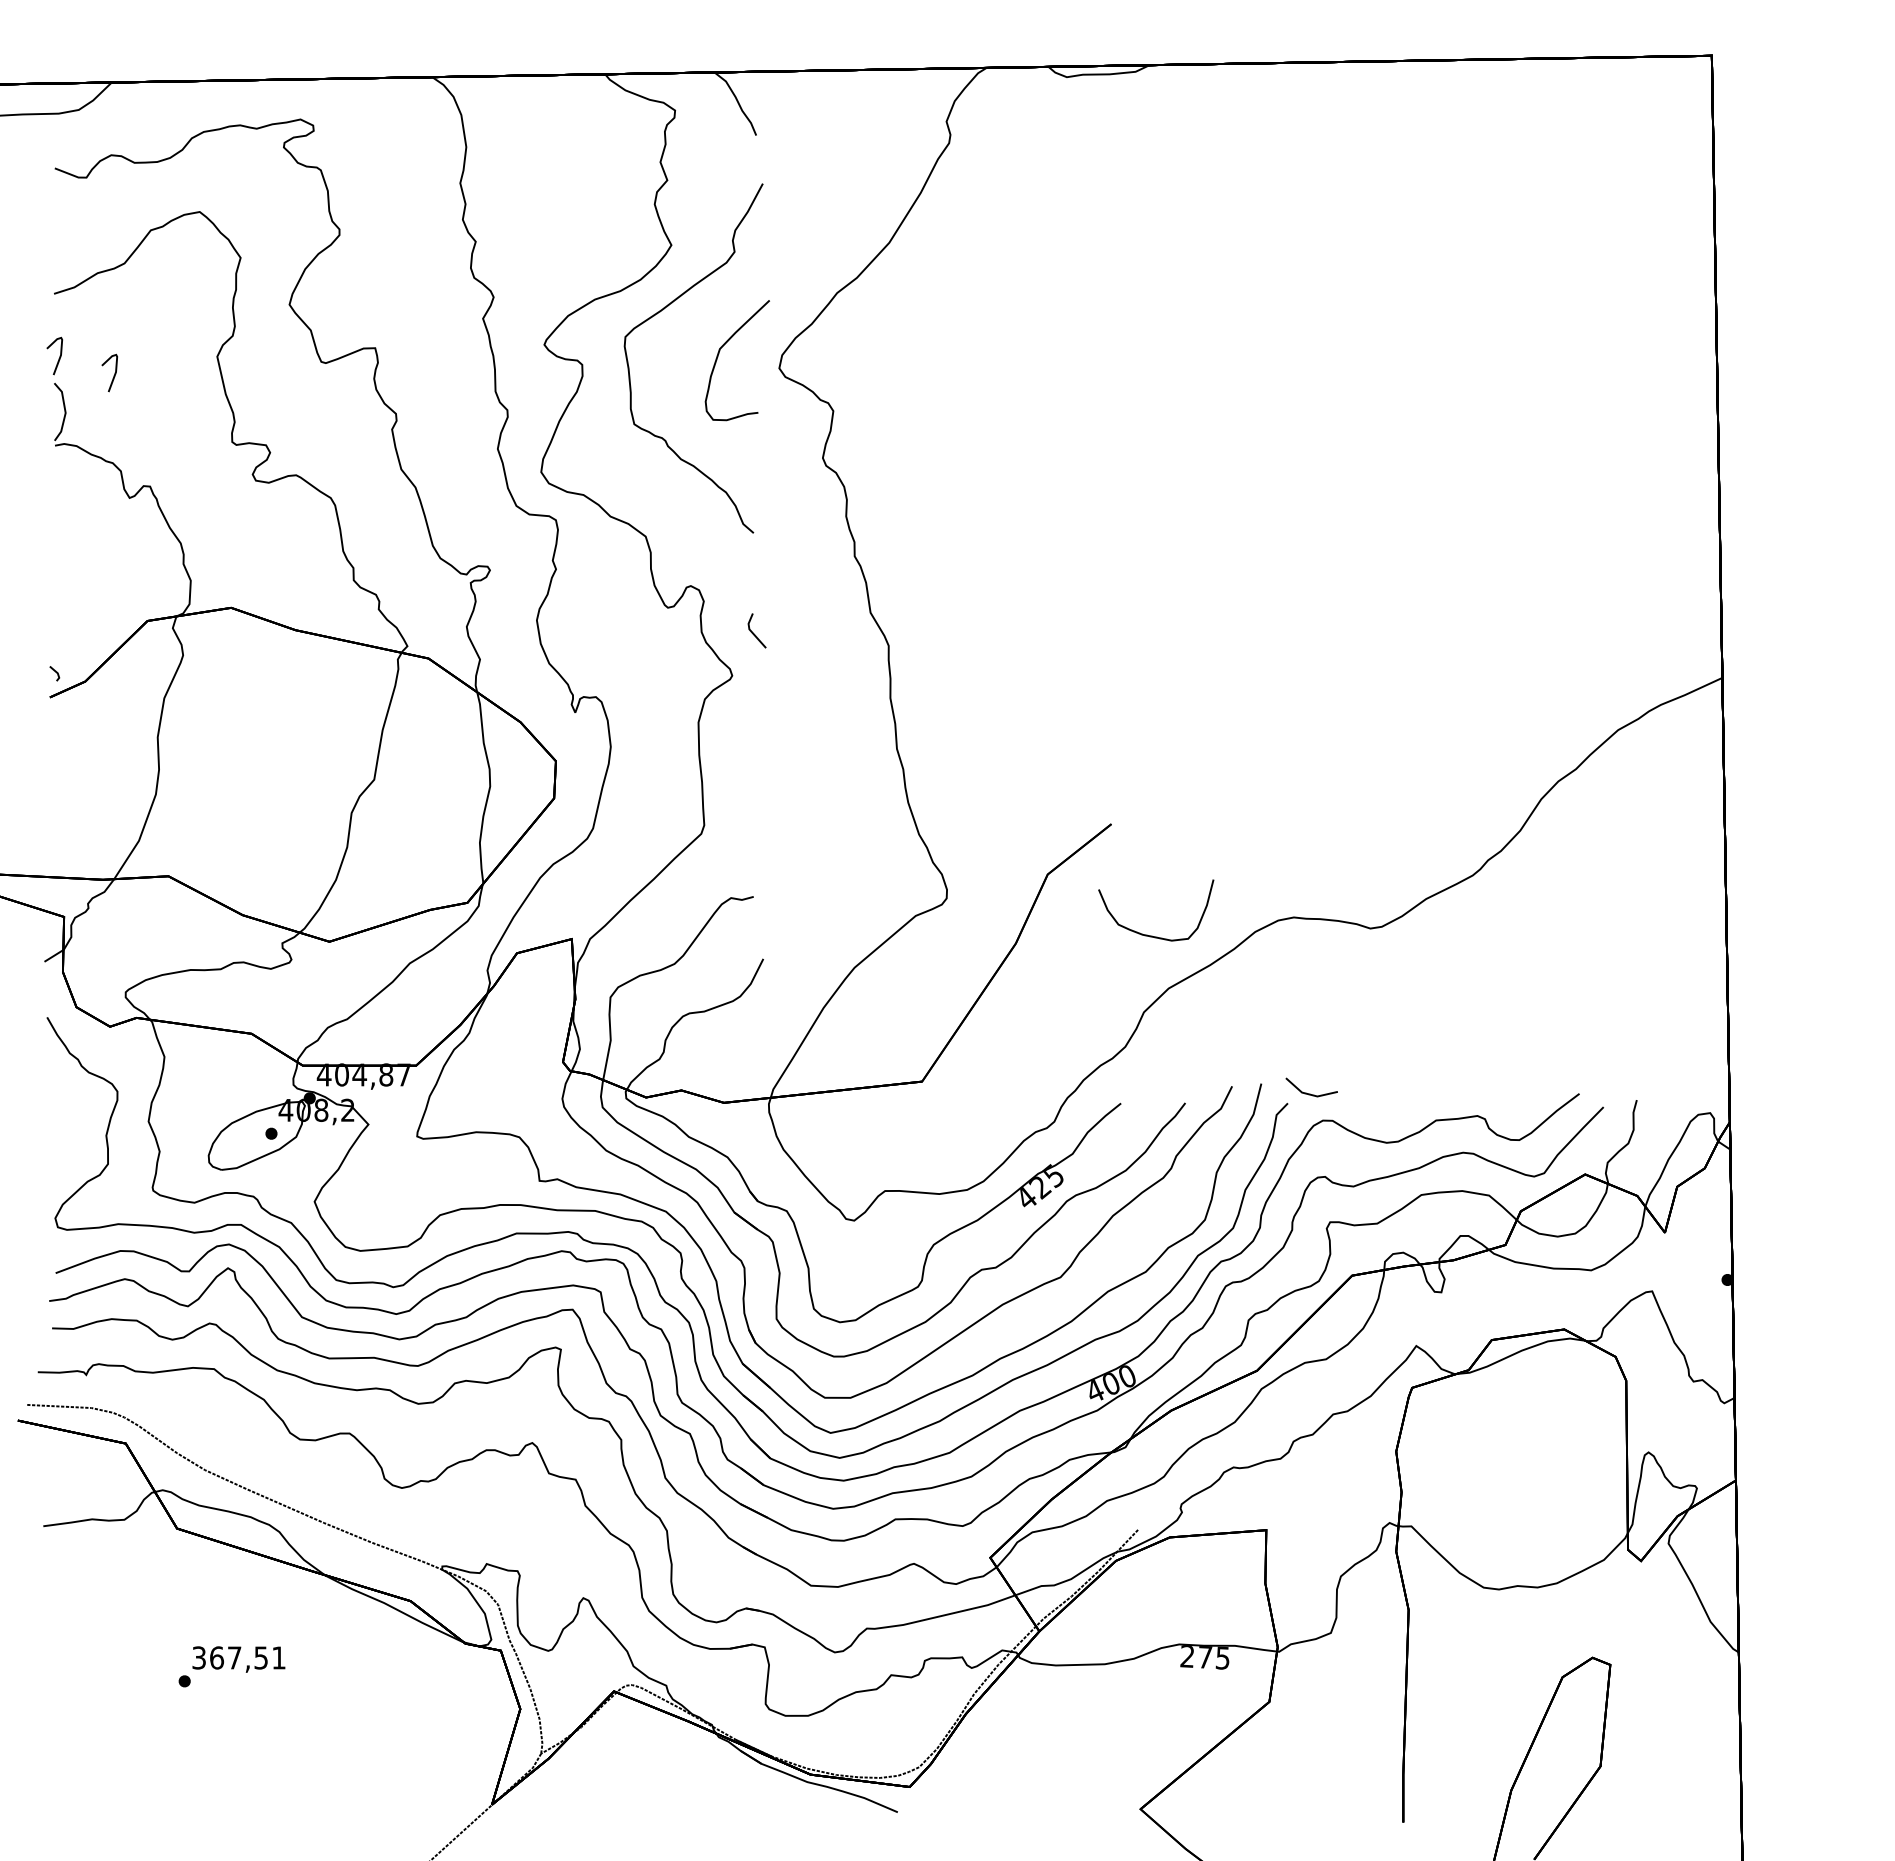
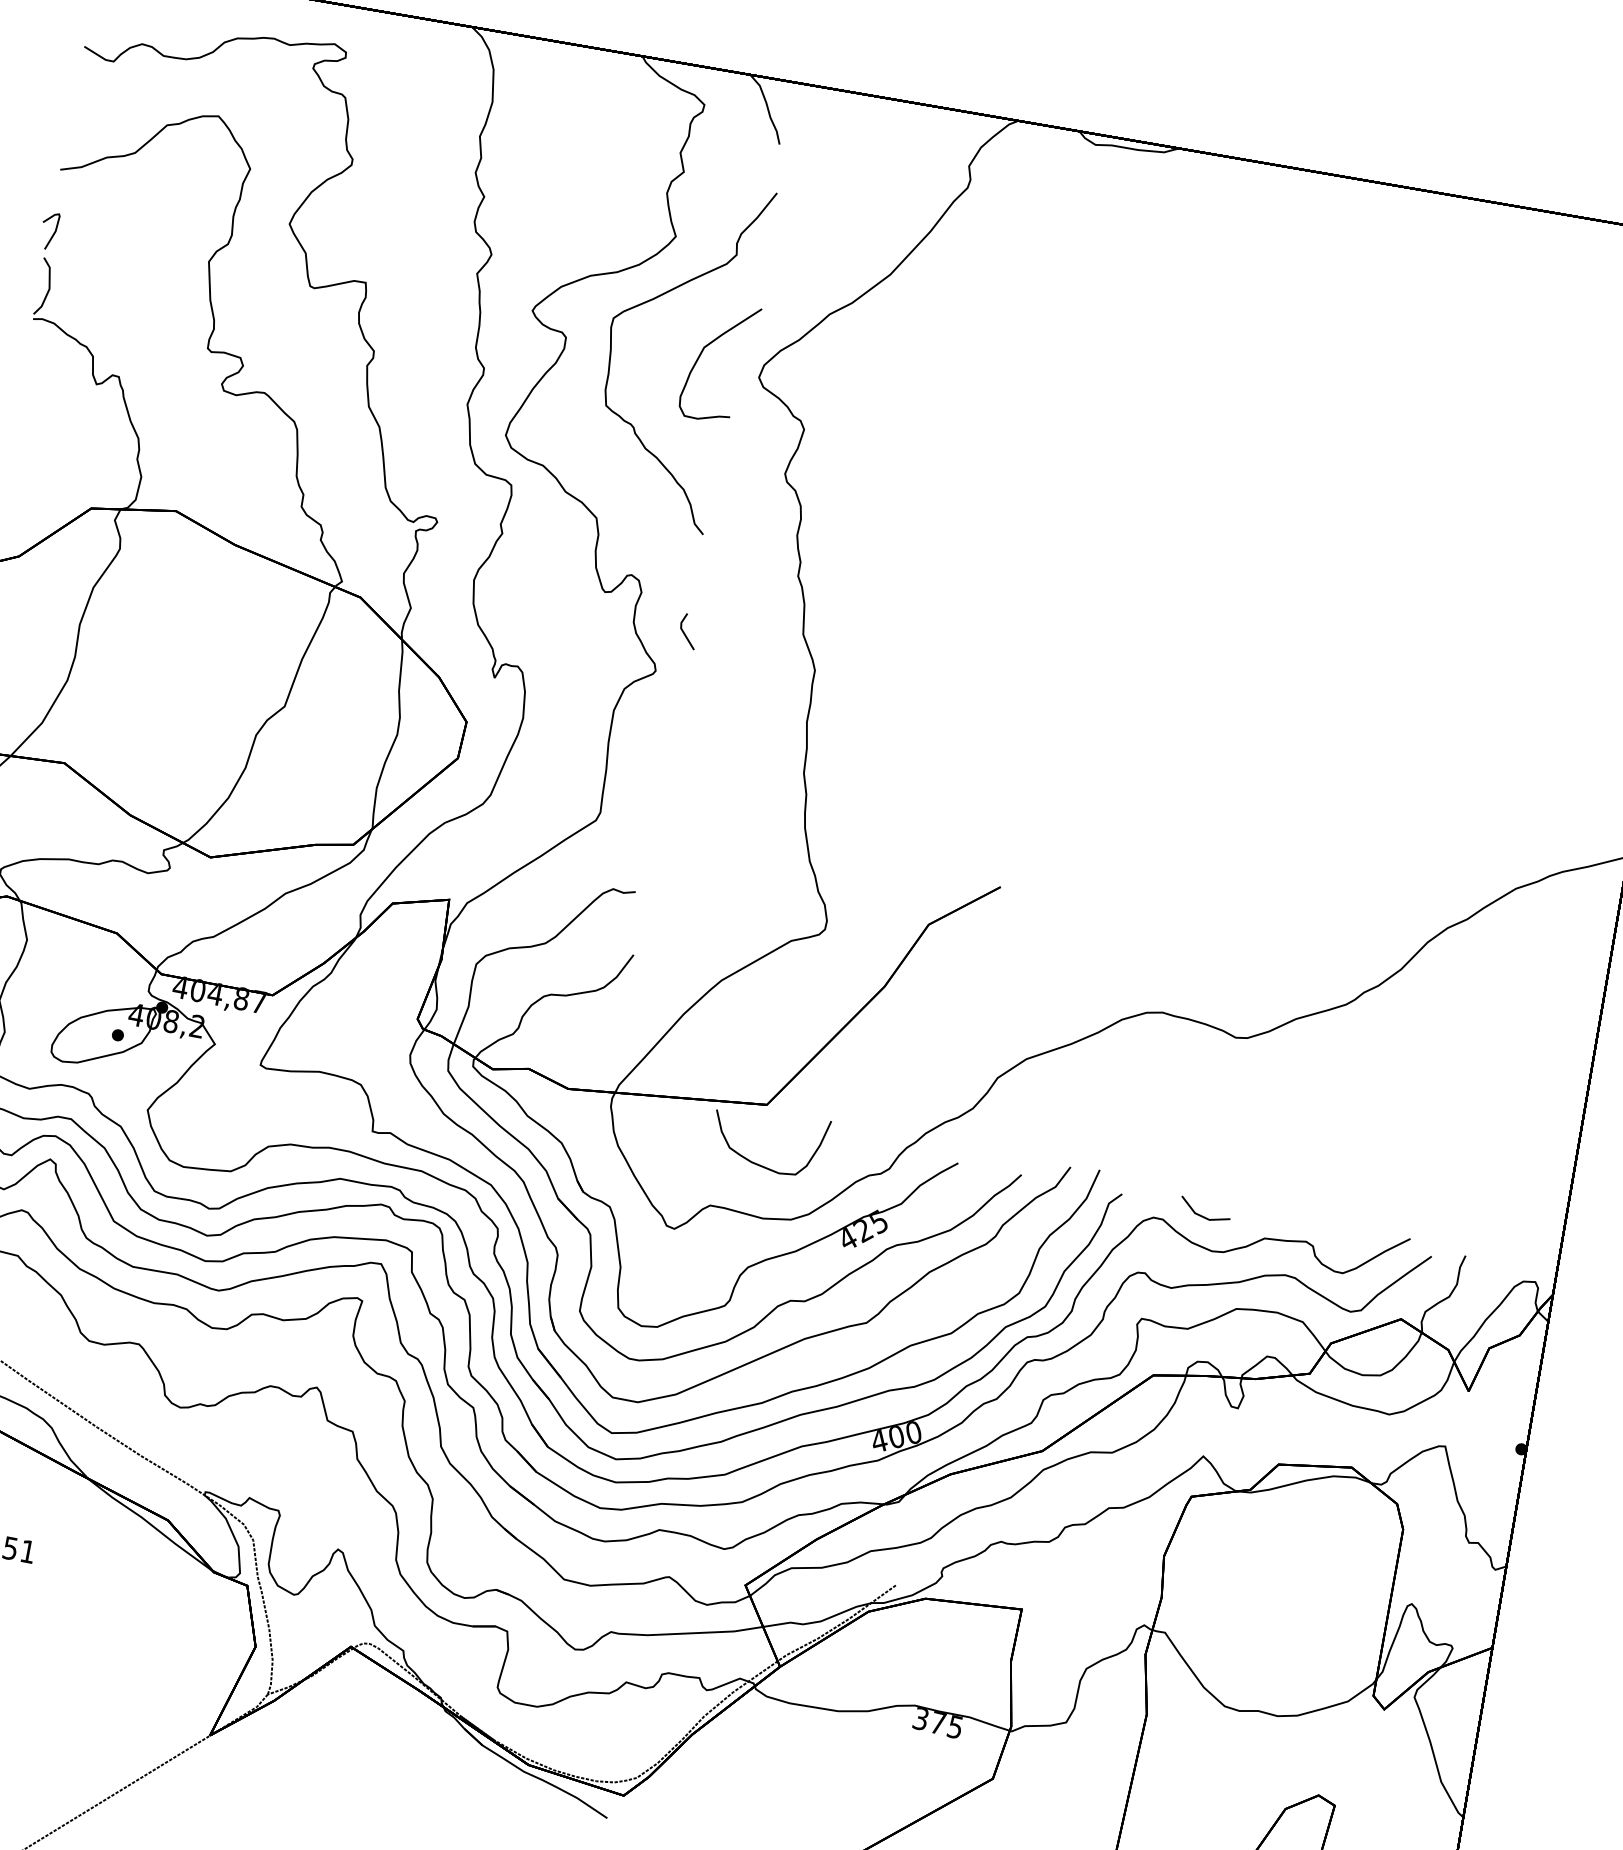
curve: (114, 372) -> (105, 258), removed
curve: (1152, 935) -> (761, 1164), moved
line: (1310, 1093) -> (1203, 1215), moved
text: (1187, 1656) -> (920, 1718), 275 -> 375

